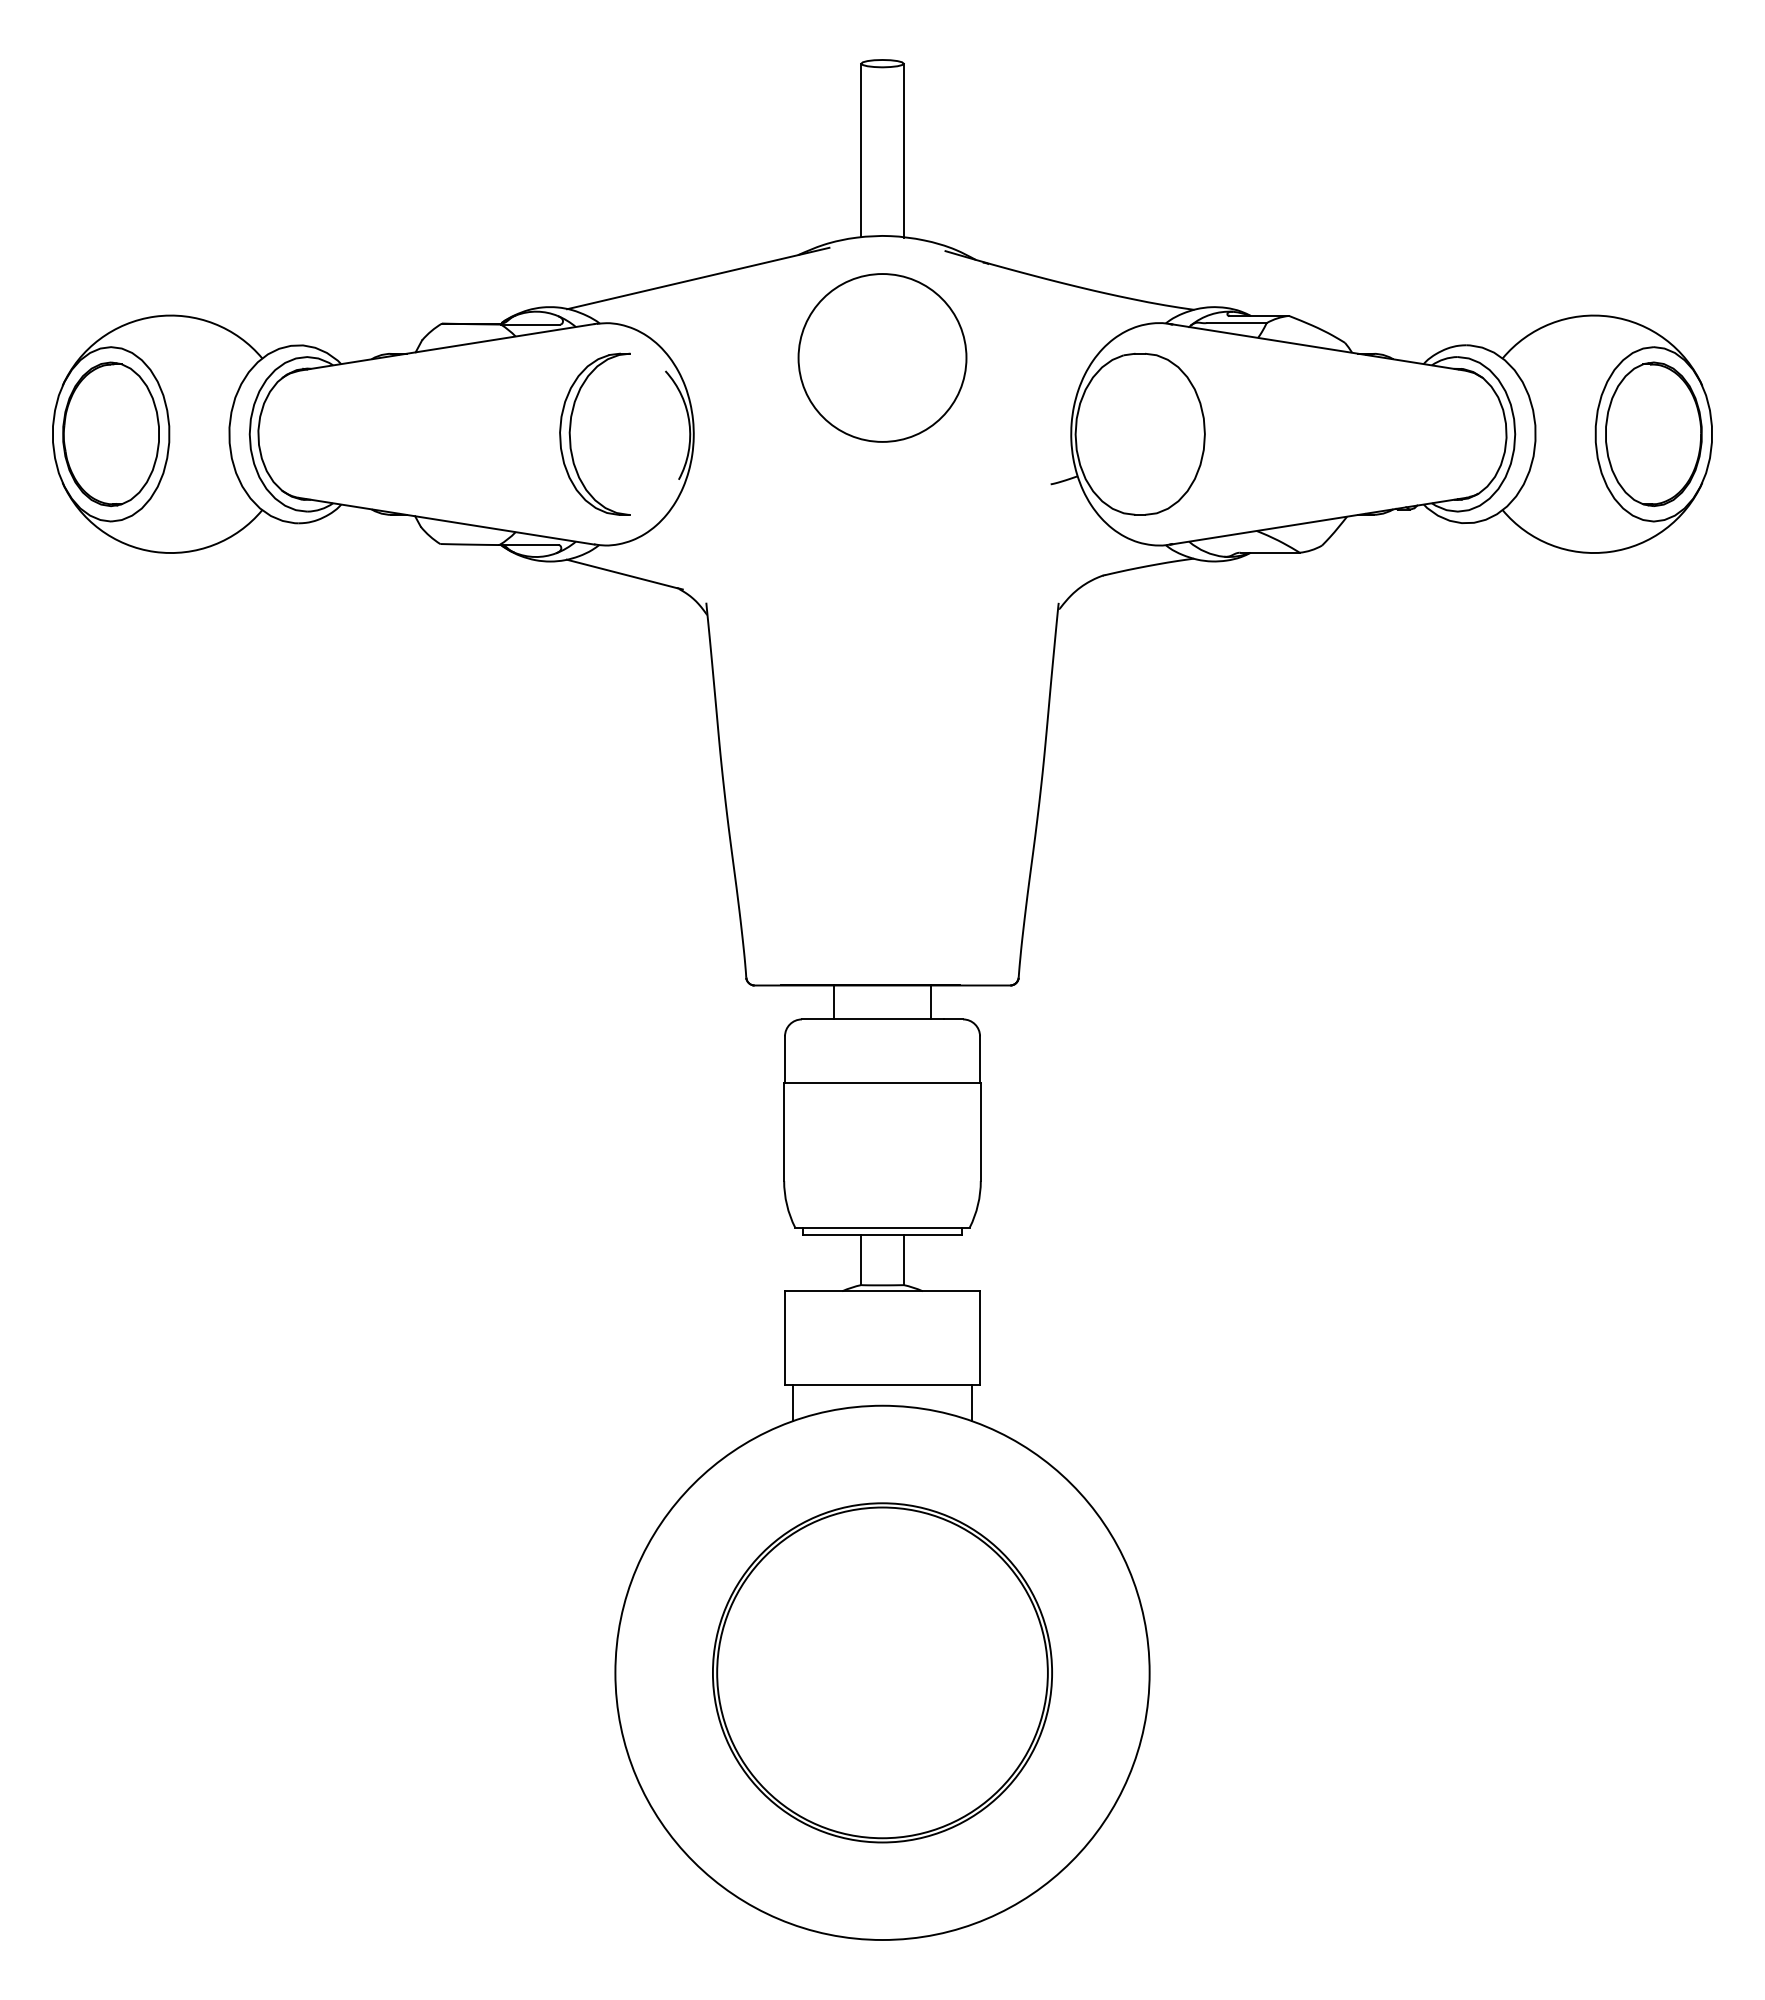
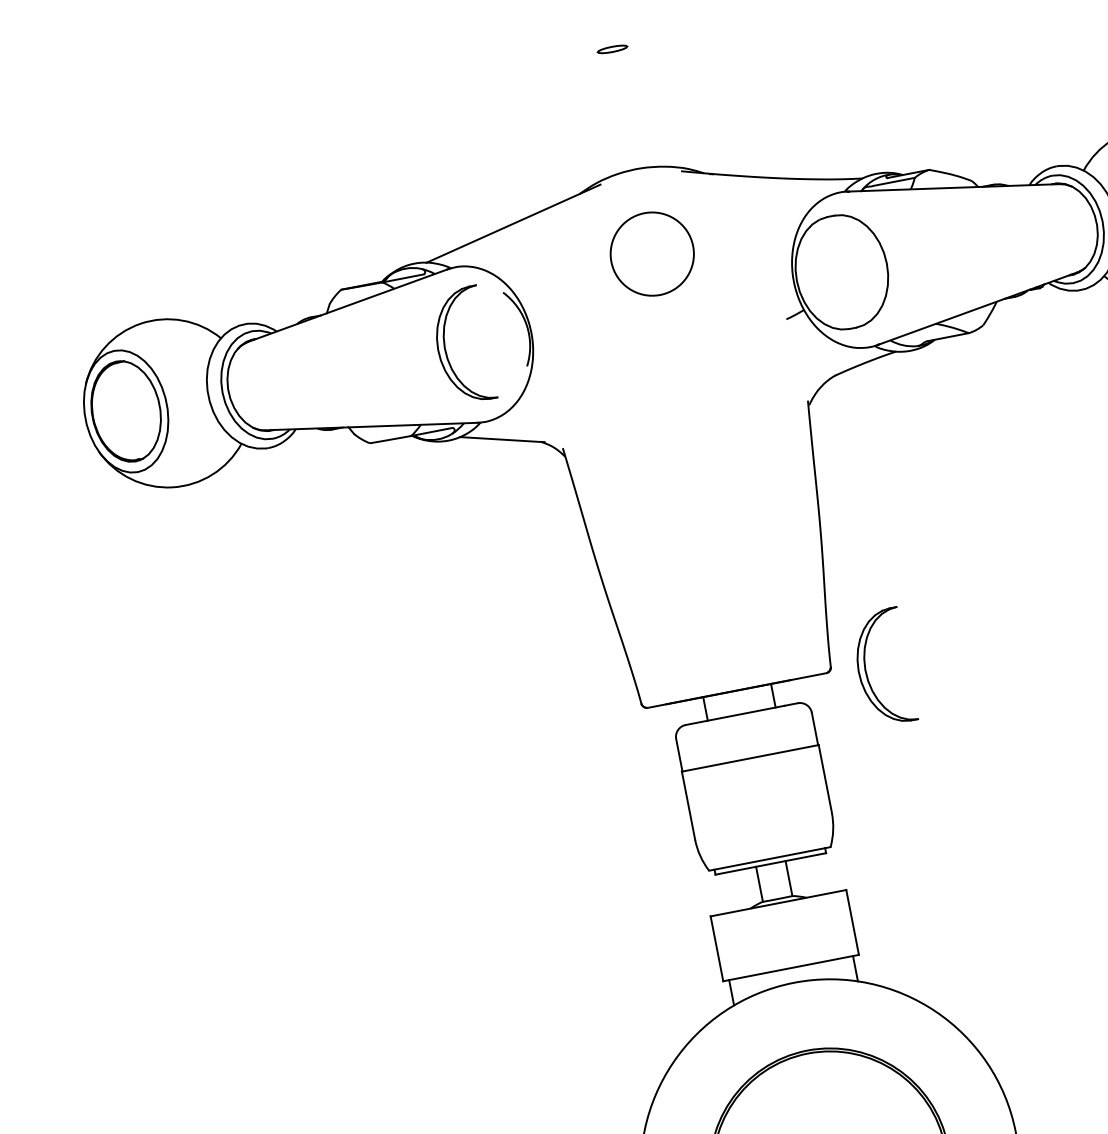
line: (861, 150) -> (609, 112), removed
line: (903, 150) -> (638, 106), removed
circle: (882, 357) -> (652, 253), size x0.7
part: (1067, 986) -> (865, 666), added

